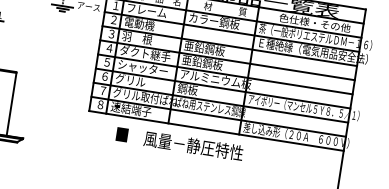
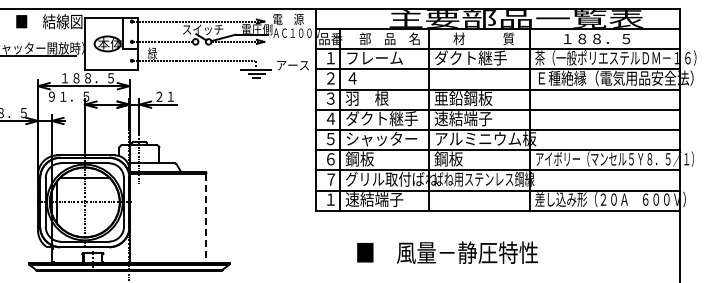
text: (214, 20) -> (470, 57), カラー鋼板 -> ダクト継手
text: (314, 22) -> (611, 38), 色仕様・その他 -> １８８．５
text: (139, 23) -> (367, 77), 電動機 -> ４
text: (202, 62) -> (463, 118), 亜鉛鋼板 -> 速結端子
text: (130, 79) -> (366, 158), グリル -> 鋼板
line: (11, 104) -> (206, 218), solid -> dashed
text: (100, 104) -> (330, 199), ８ -> １
text: (179, 143) -> (447, 252), moved

